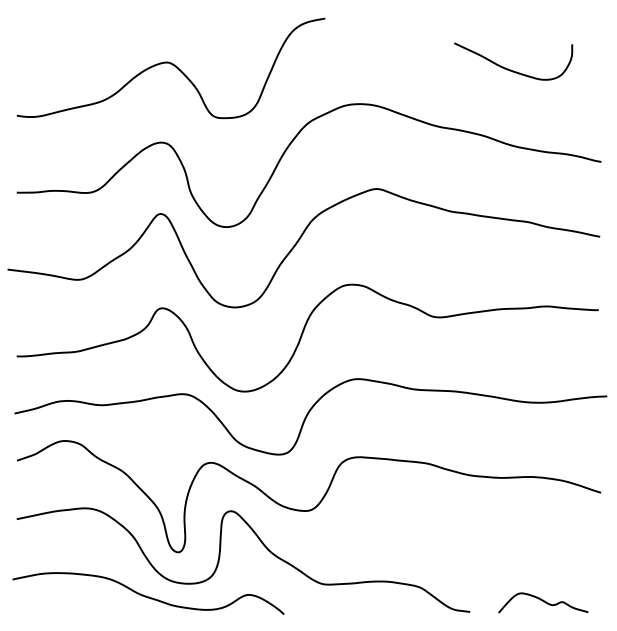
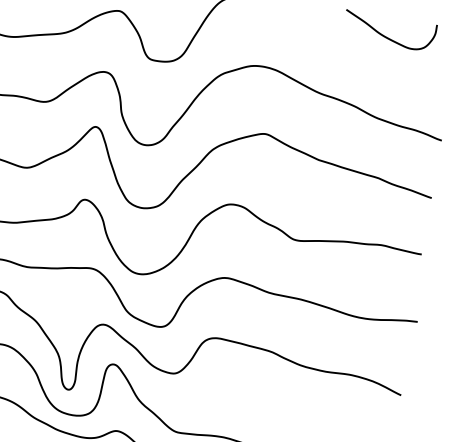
curve: (511, 69) -> (387, 36), moved

